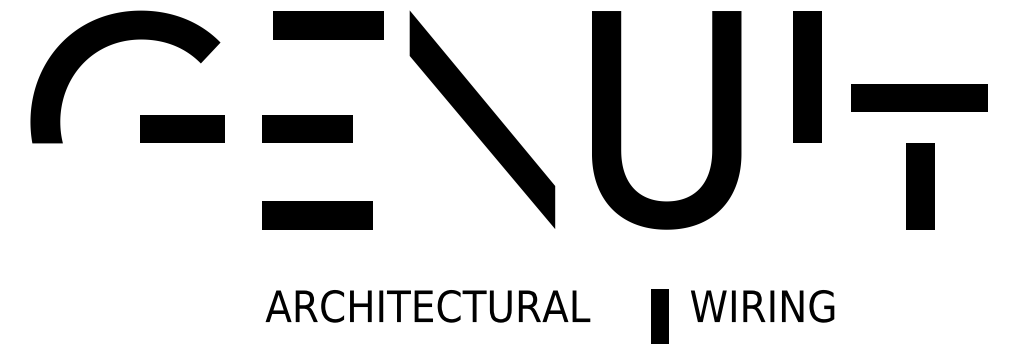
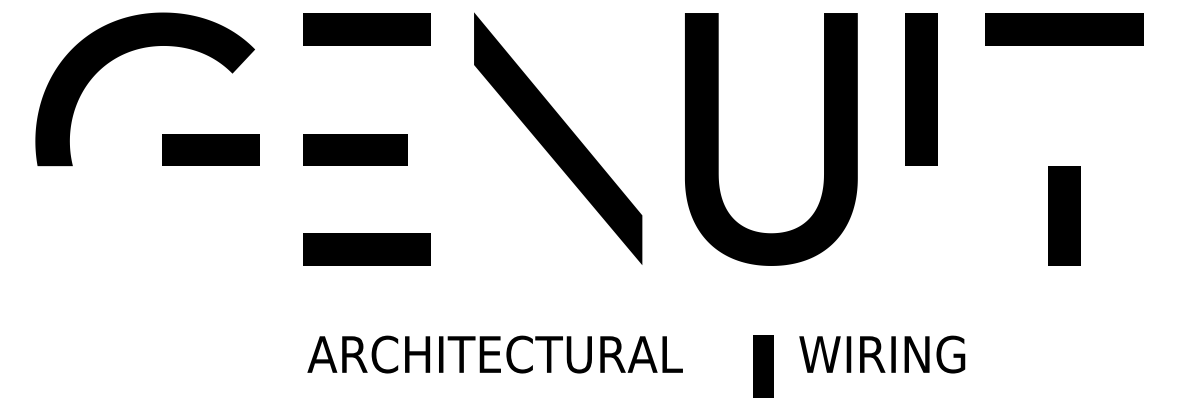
part: (327, 25) -> (366, 29), moved
part: (807, 77) -> (921, 89), moved
part: (919, 97) -> (1064, 29), moved

